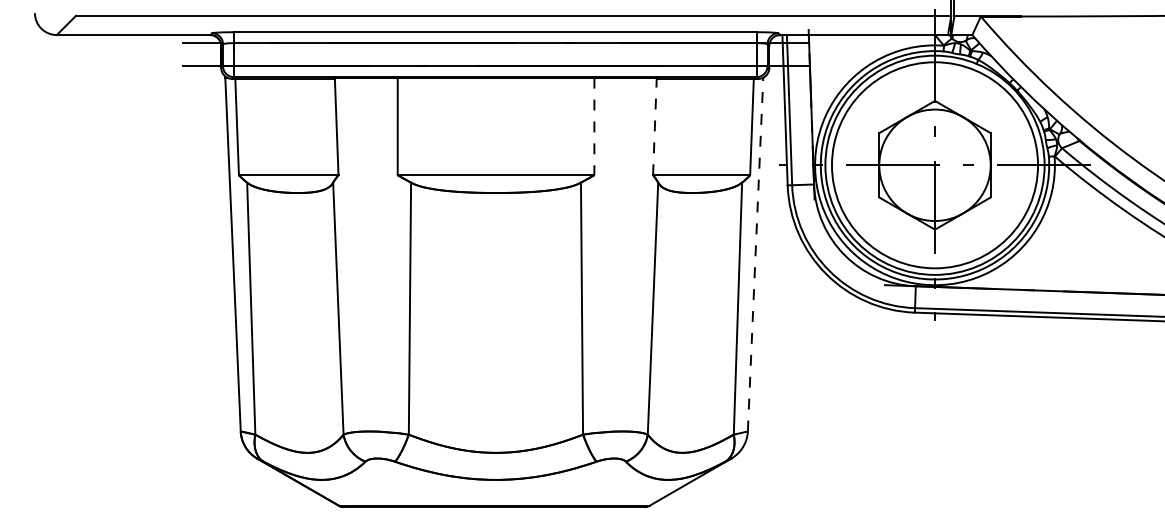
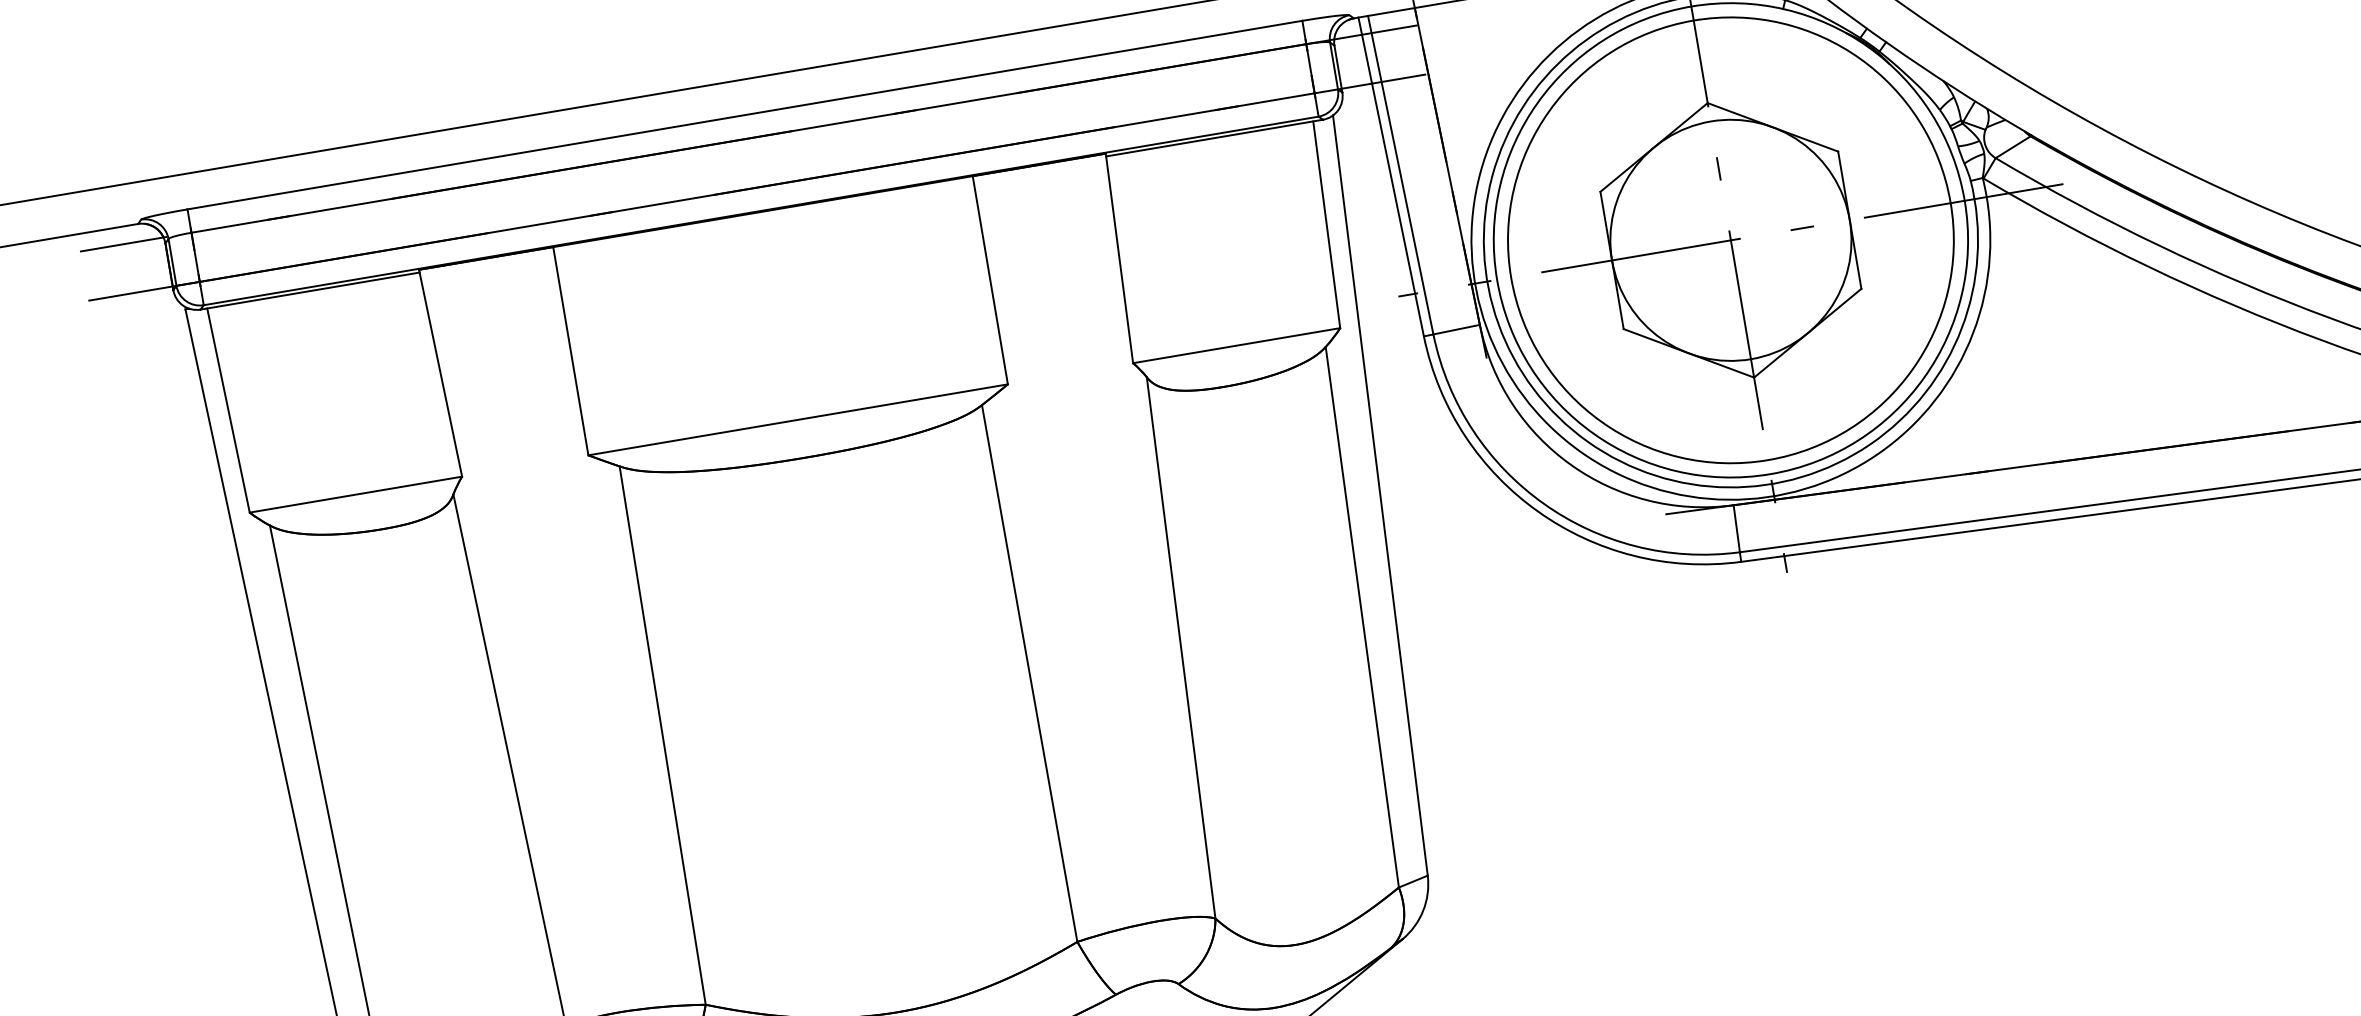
line: (594, 126) -> (990, 280), dashed -> solid
line: (654, 126) -> (1118, 258), dashed -> solid
line: (755, 254) -> (1380, 495), dashed -> solid

